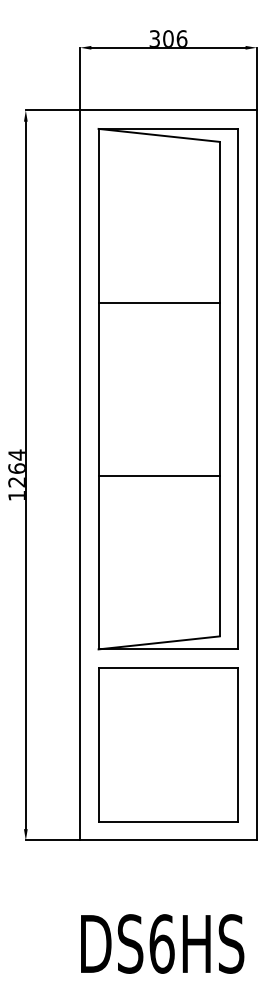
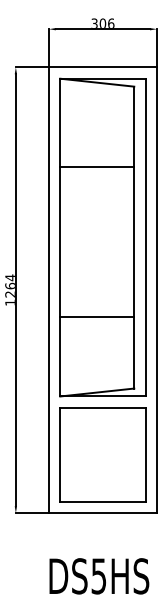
line: (159, 302) -> (97, 166), moved
line: (159, 475) -> (97, 316), moved
text: (161, 944) -> (98, 576), DS6HS -> DS5HS

